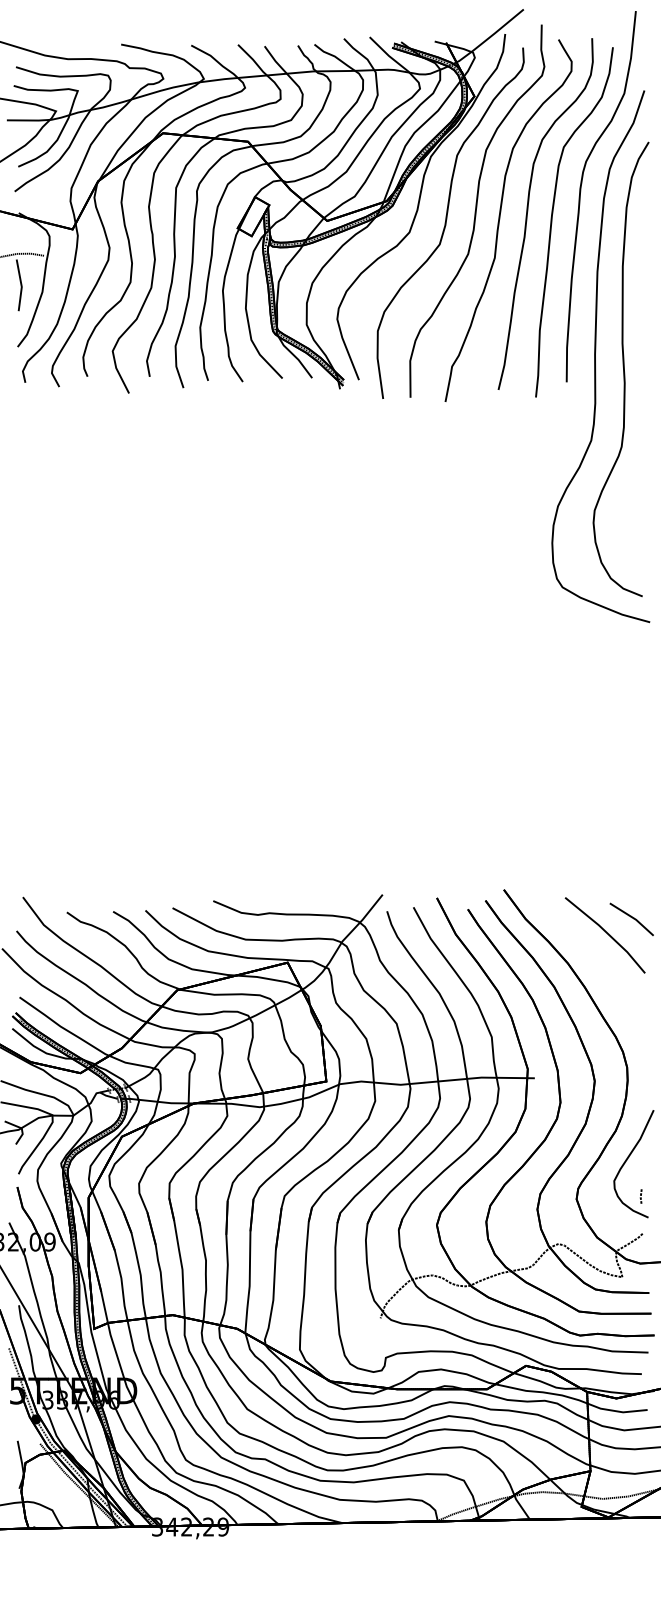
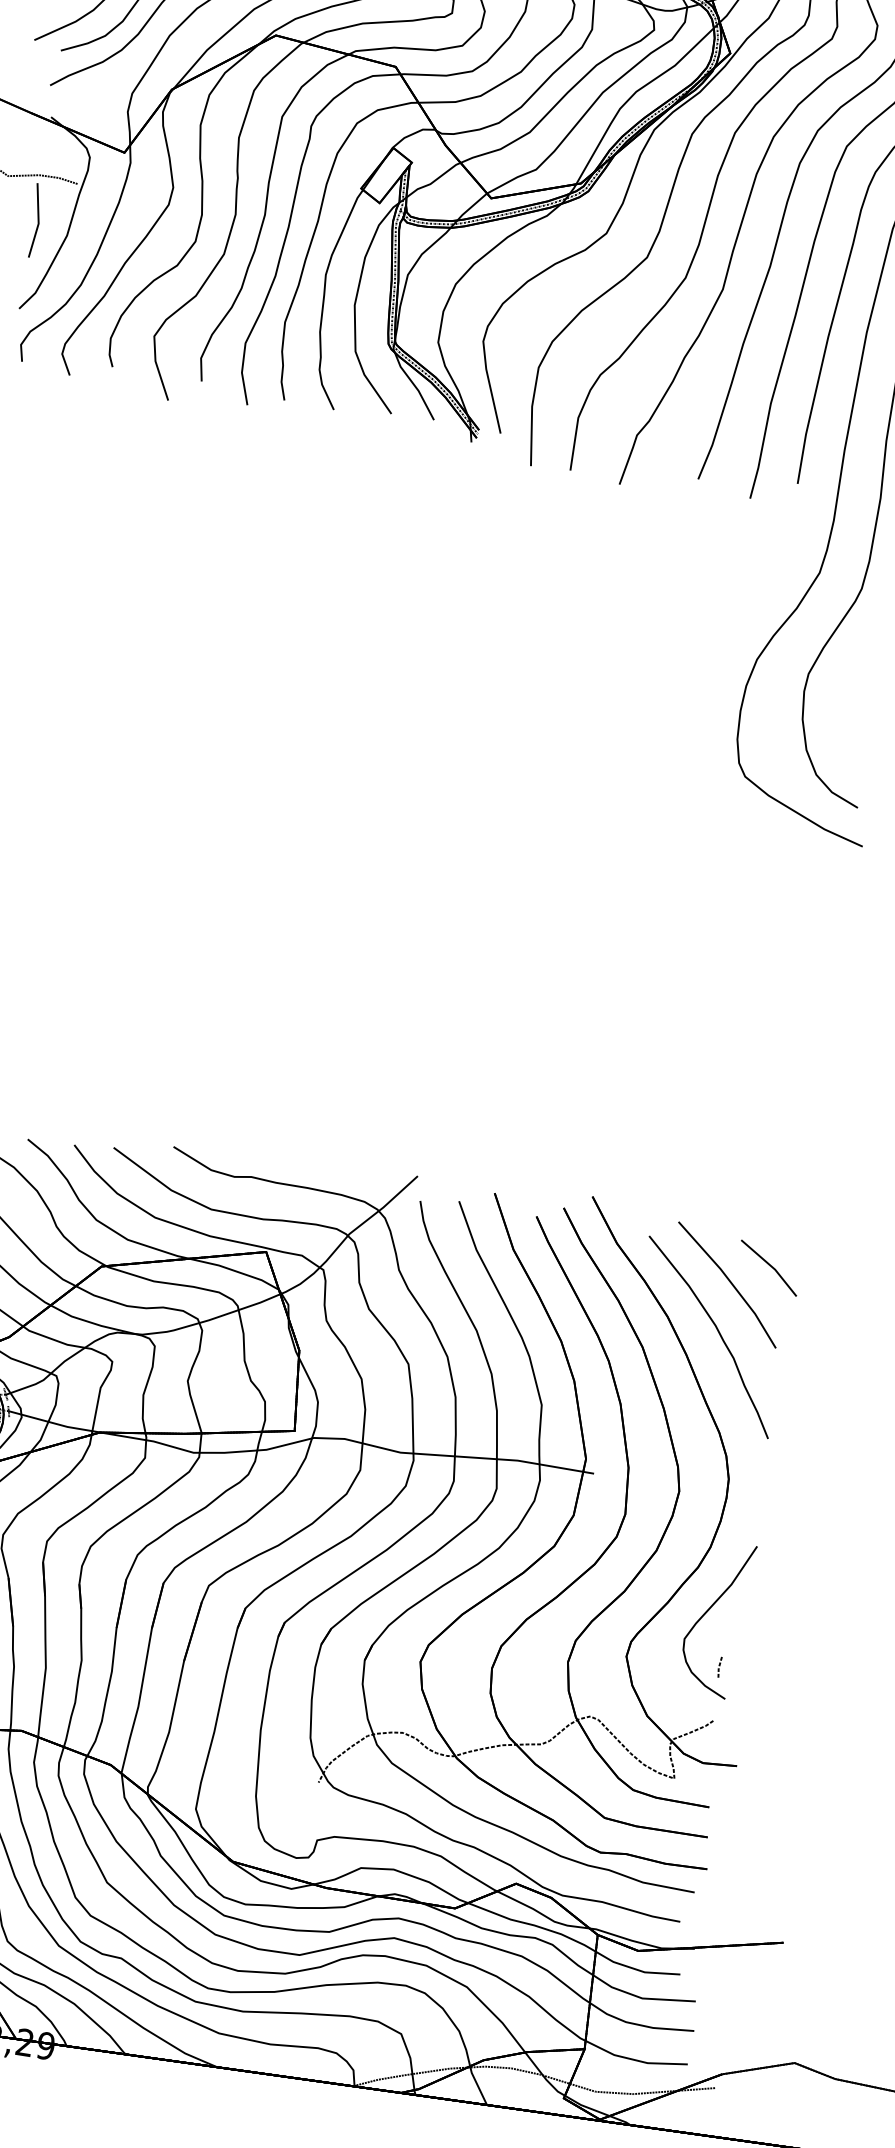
curve: (602, 967) -> (716, 1330), added

